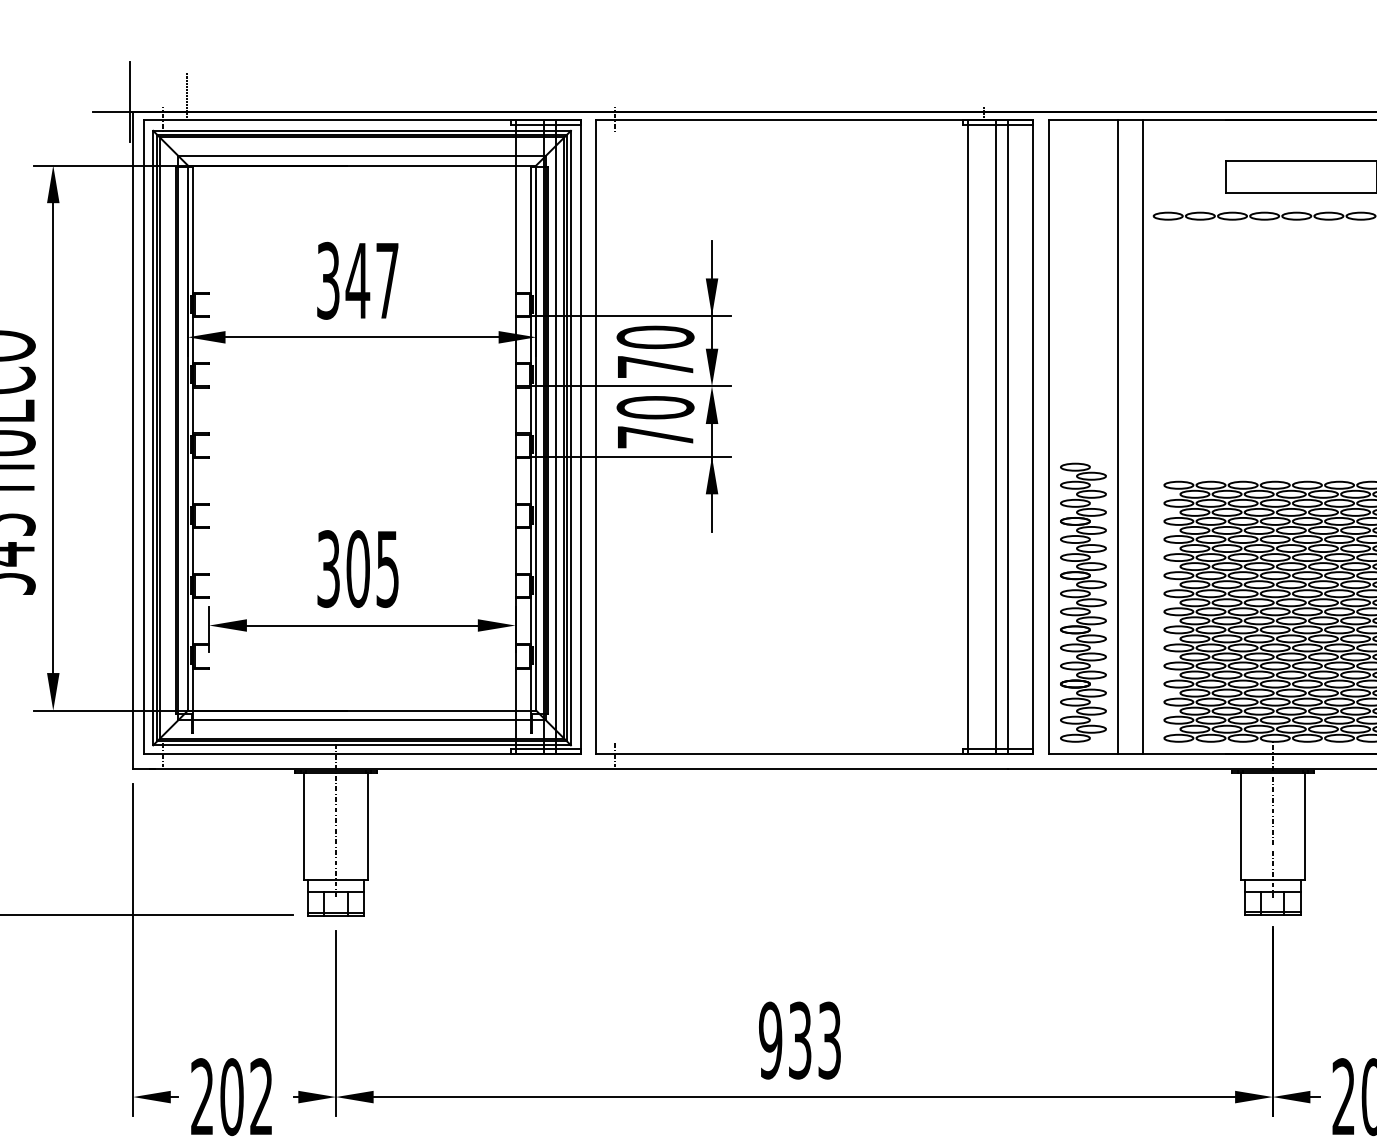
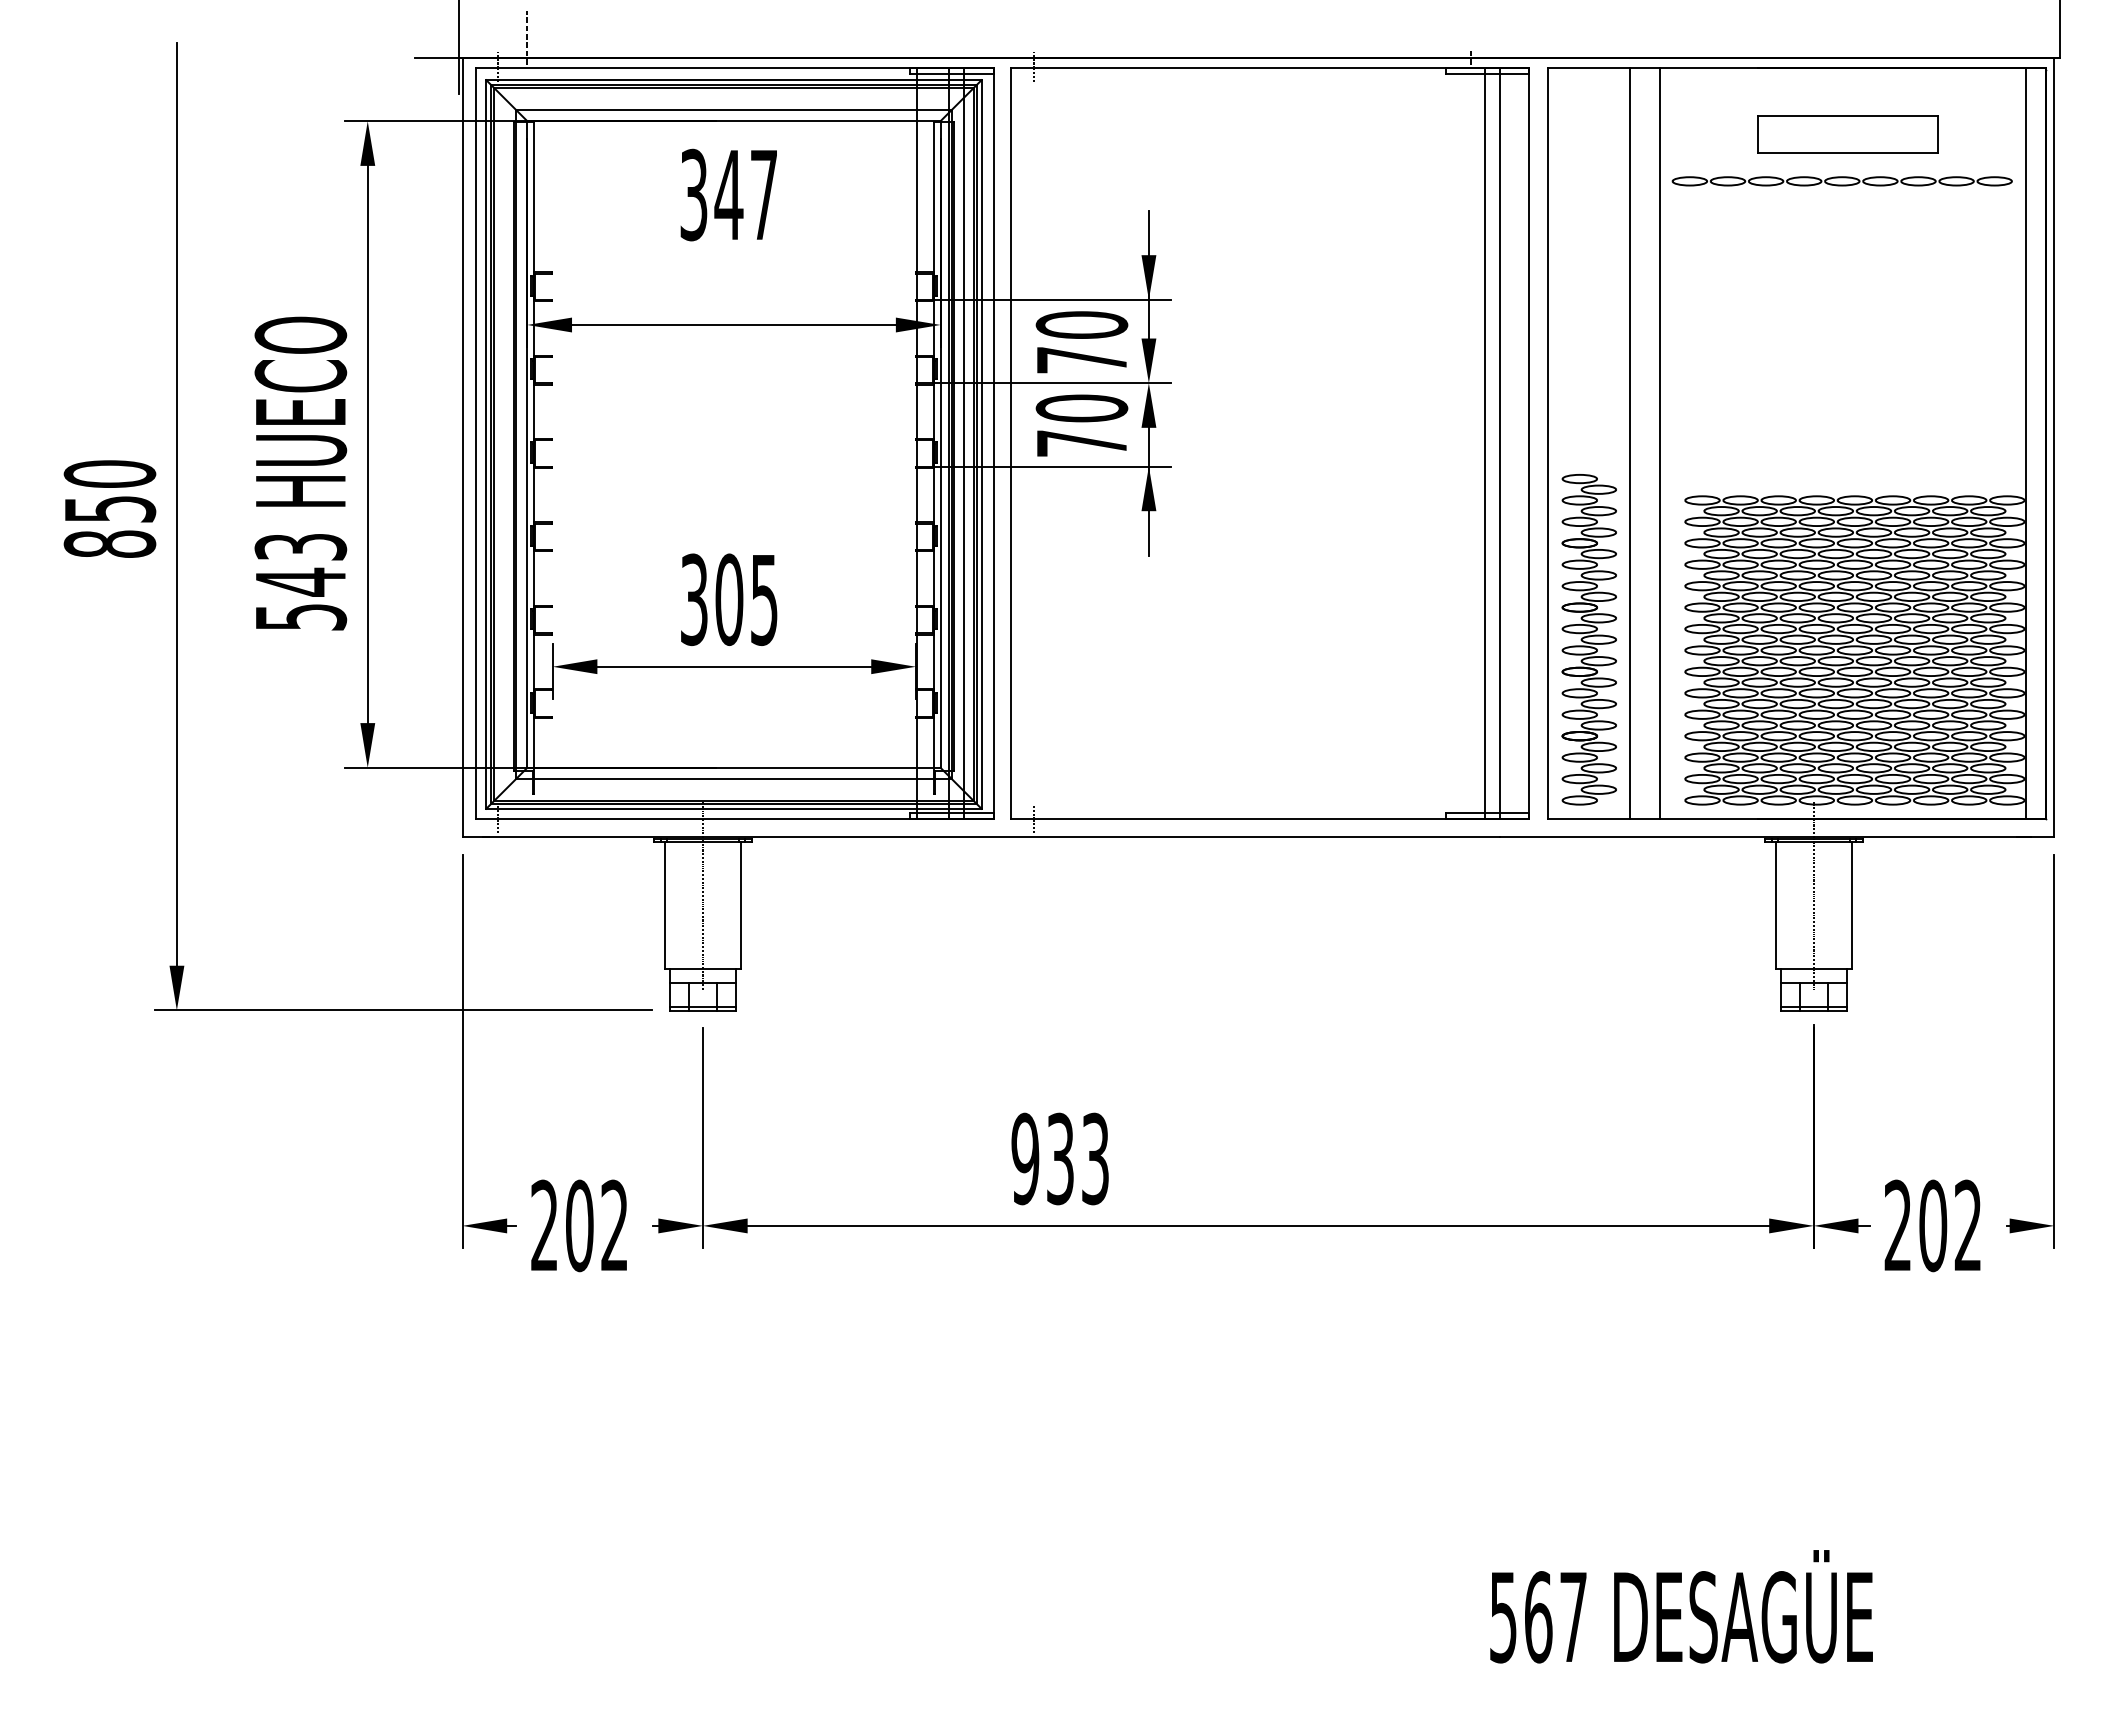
text: (357, 280) -> (728, 194), moved
line: (968, 436) -> (1452, 442), removed
text: (799, 1040) -> (1059, 1158), moved

